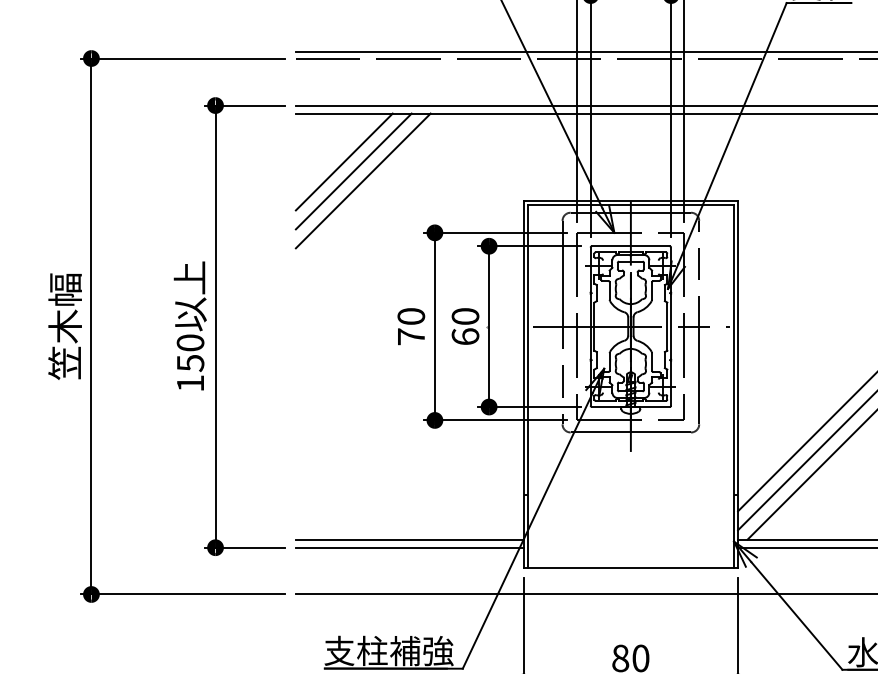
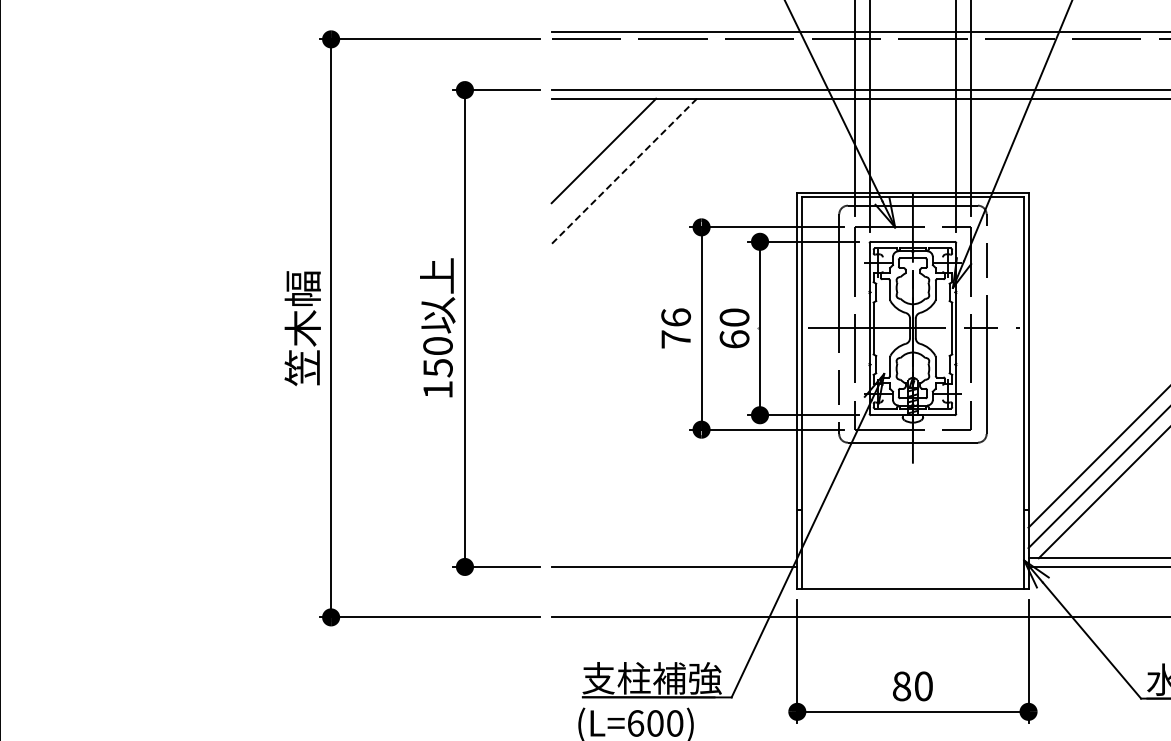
line: (353, 170) -> (613, 160), removed
line: (363, 181) -> (624, 171), solid -> dashed
text: (410, 316) -> (675, 317), 70 -> 76
line: (409, 539) -> (674, 558), removed

